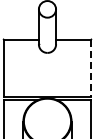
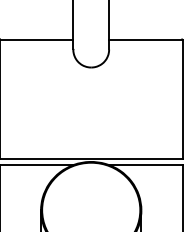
line: (91, 68) -> (182, 99), dashed -> solid

